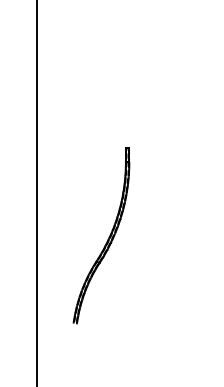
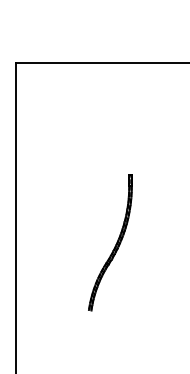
part: (101, 234) -> (110, 242), moved

